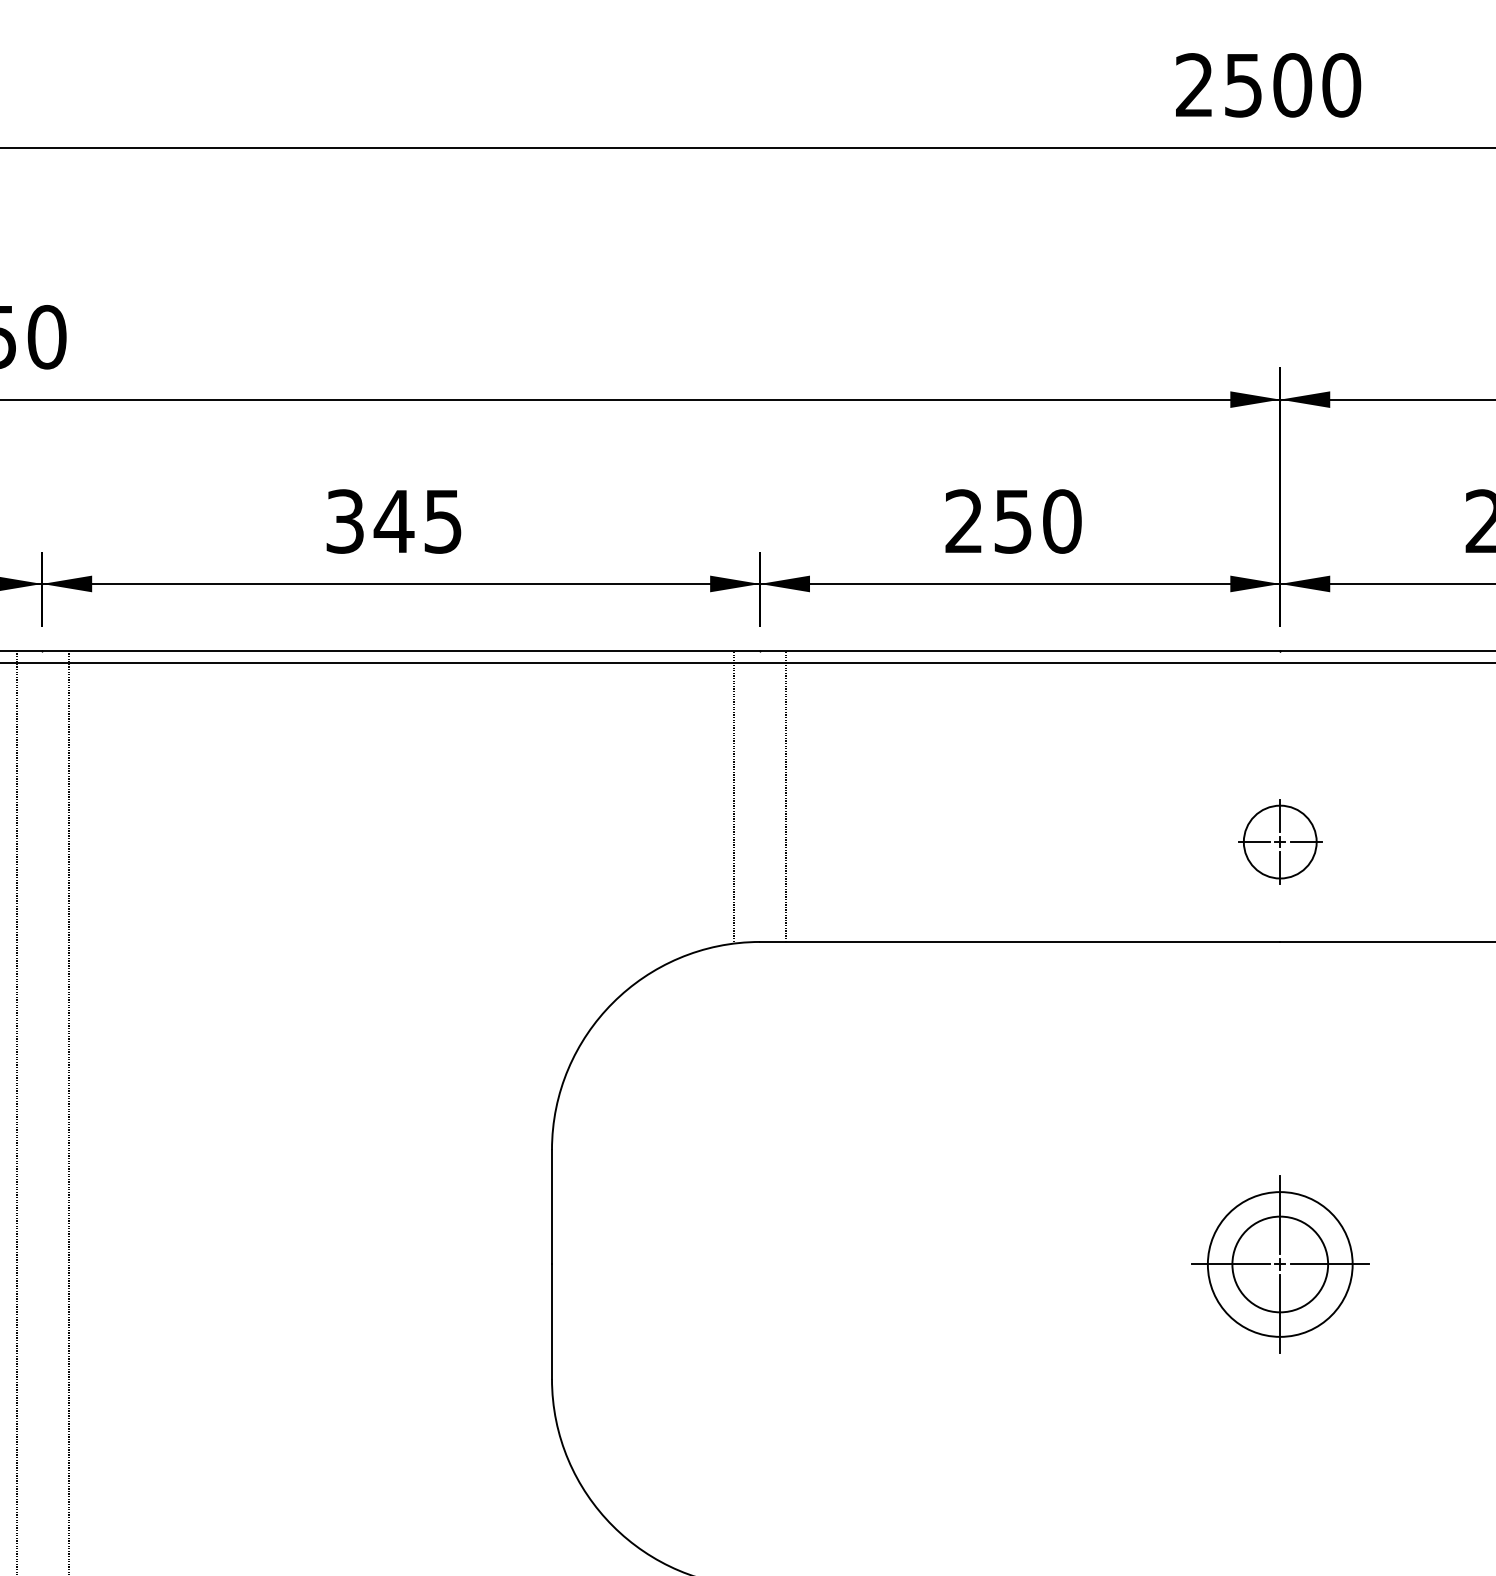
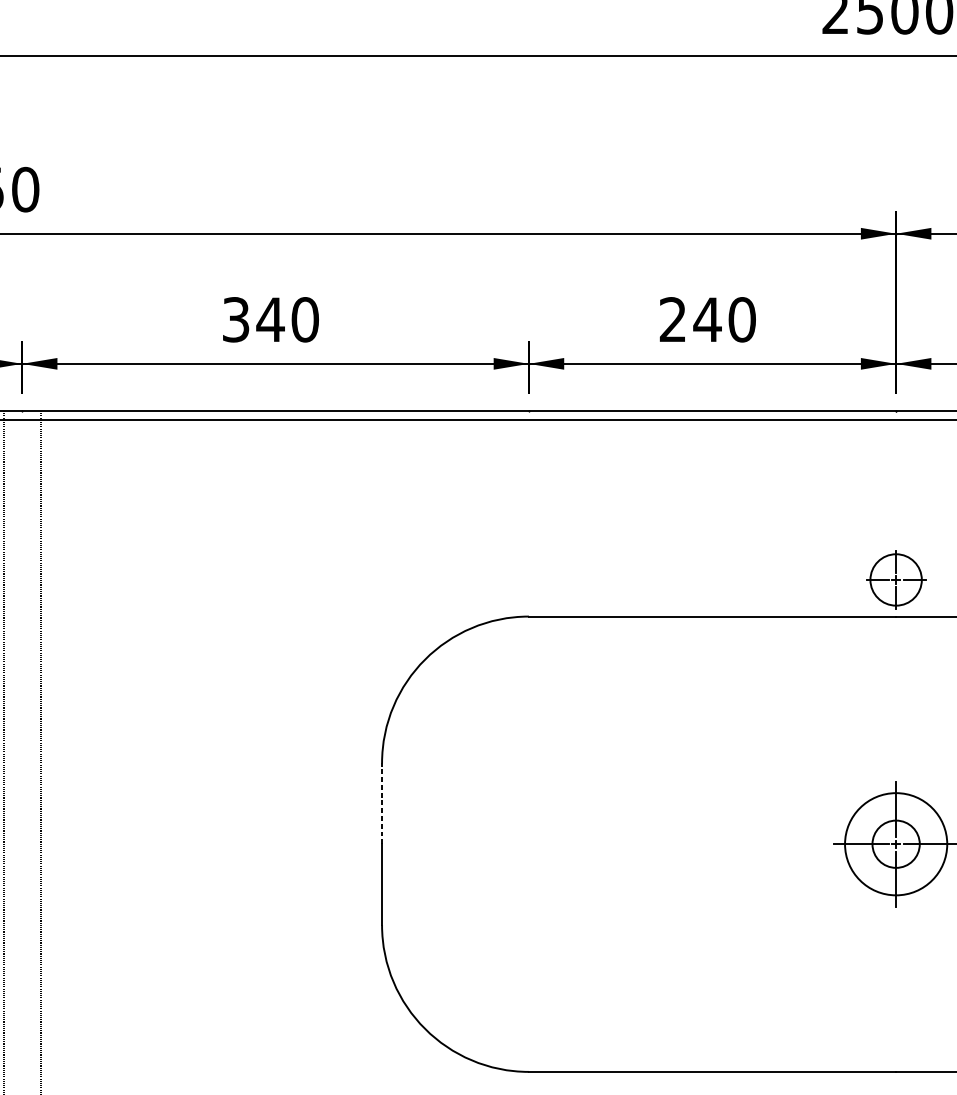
text: (443, 521) -> (305, 319), 345 -> 340
text: (1012, 521) -> (707, 319), 250 -> 240
line: (734, 795) -> (510, 513), removed
line: (786, 795) -> (547, 513), removed
part: (1280, 841) -> (896, 579), moved
line: (552, 1206) -> (382, 803), solid -> dashed
circle: (1280, 1264) -> (896, 844), size x0.7

